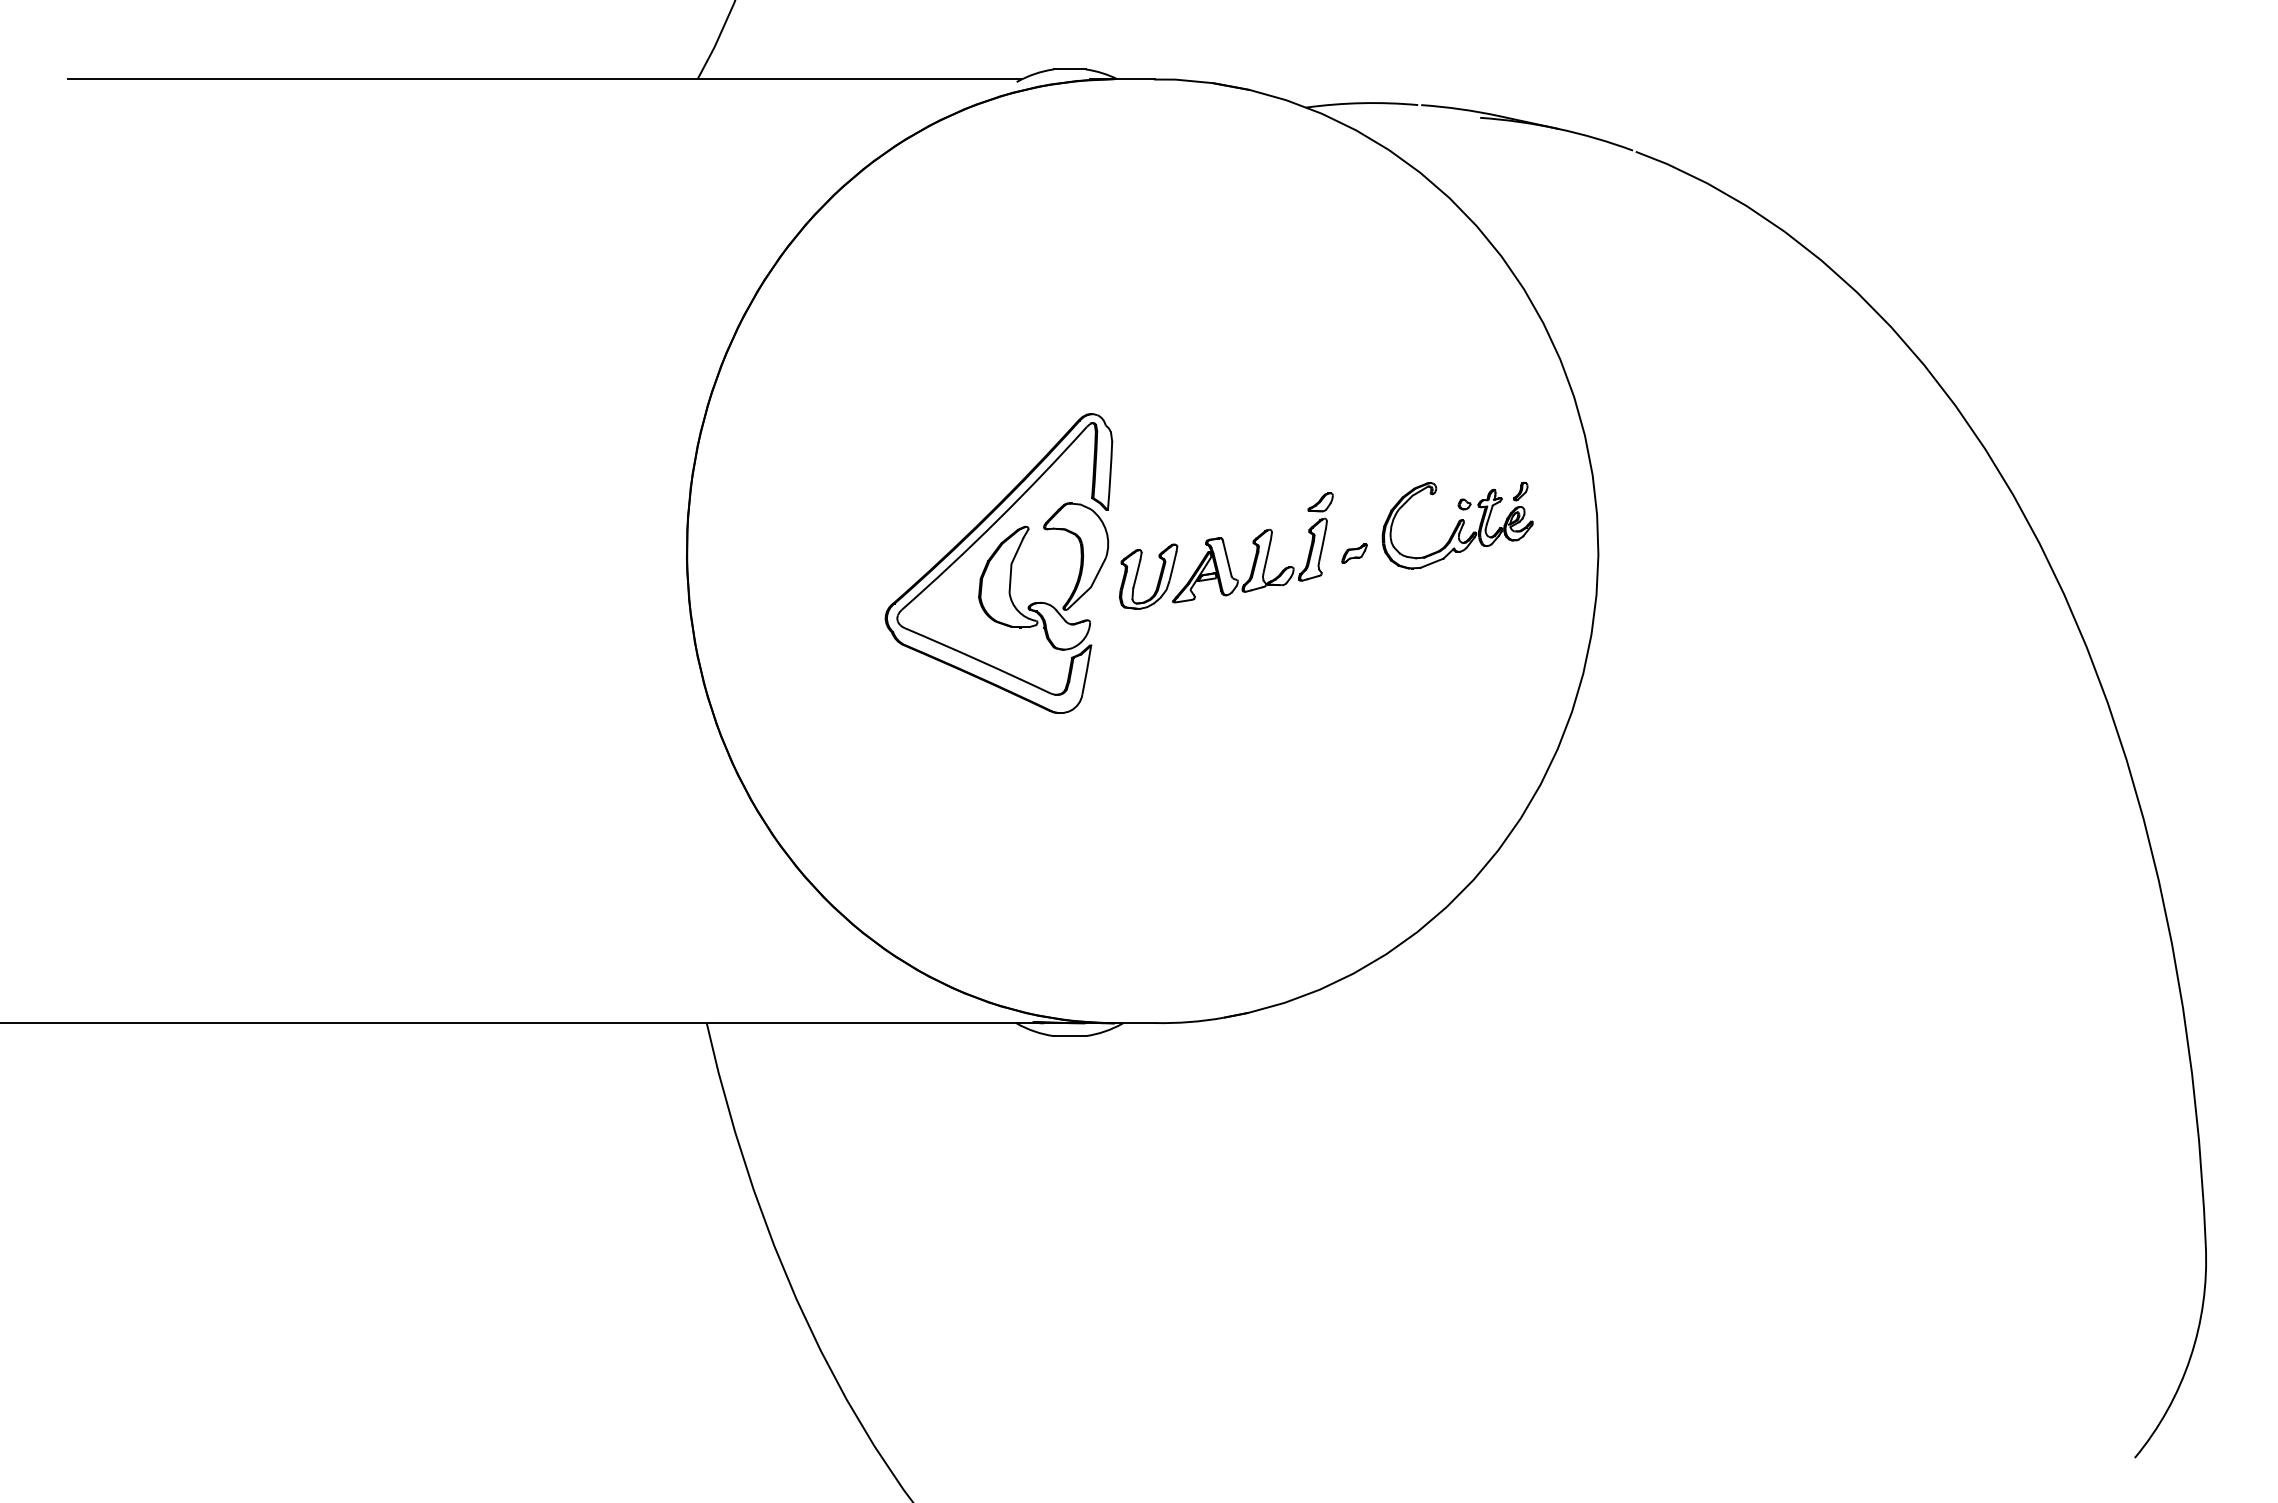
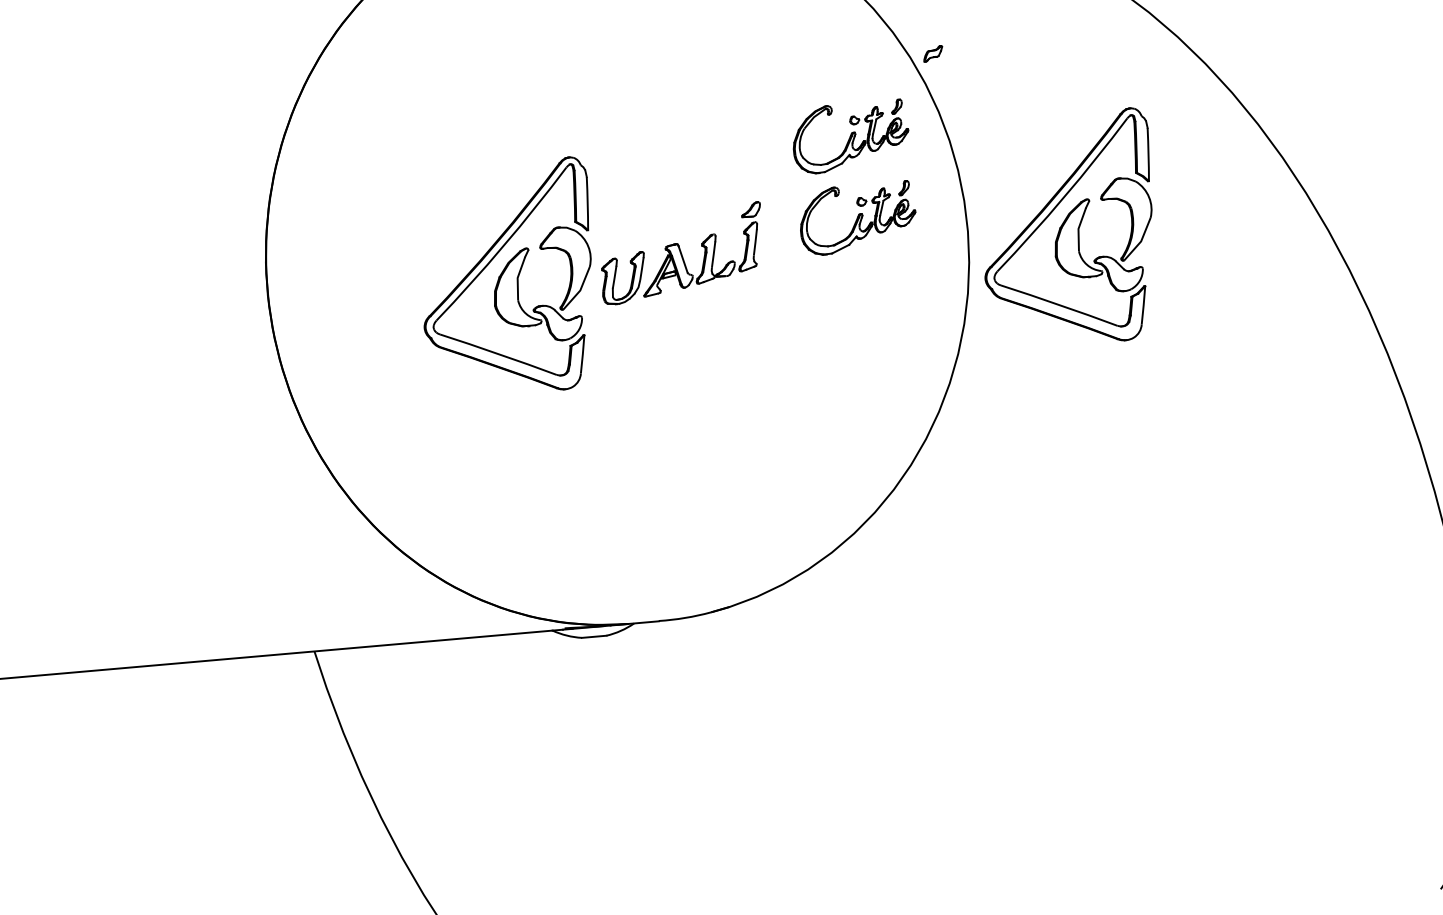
part: (1457, 419) -> (850, 137), added
part: (1354, 553) -> (933, 53), moved
part: (1728, 563) -> (1068, 229), added

